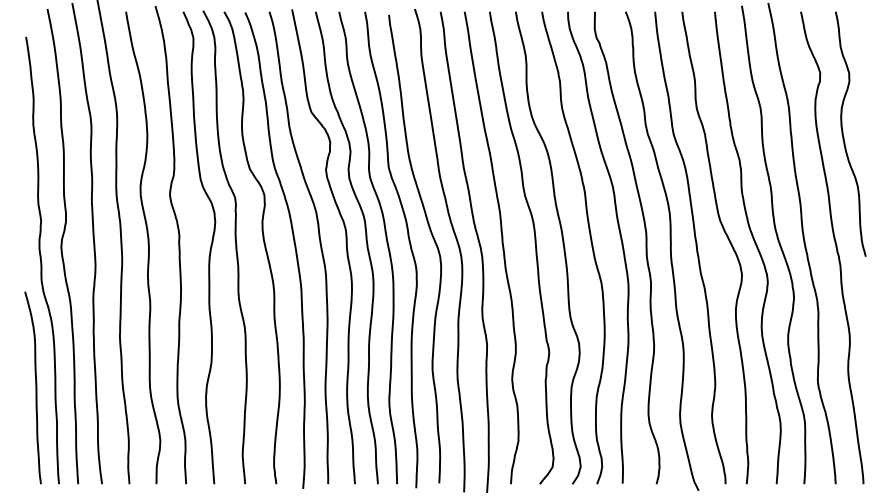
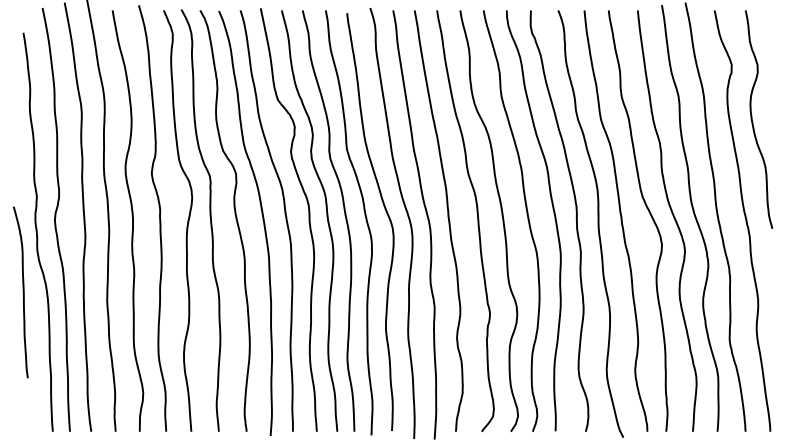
curve: (35, 387) -> (22, 292), moved

